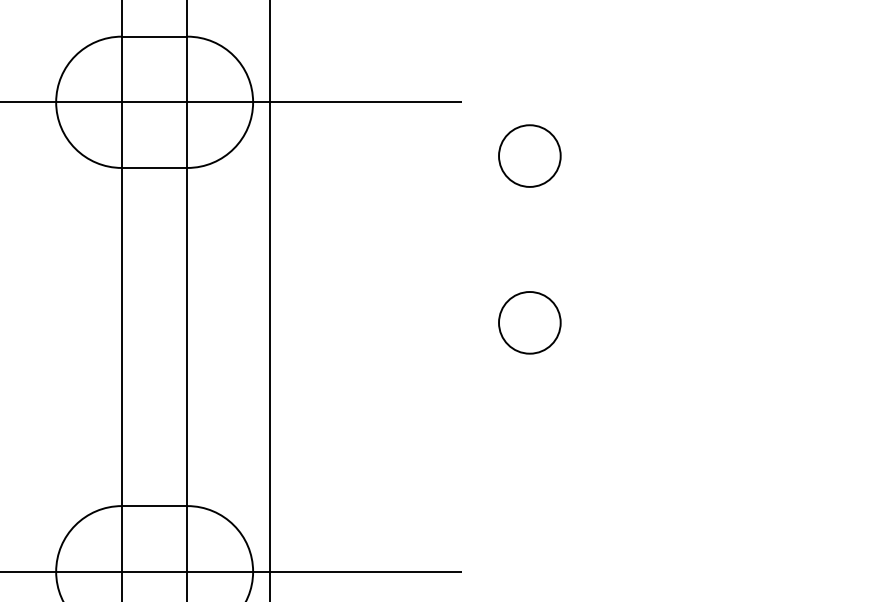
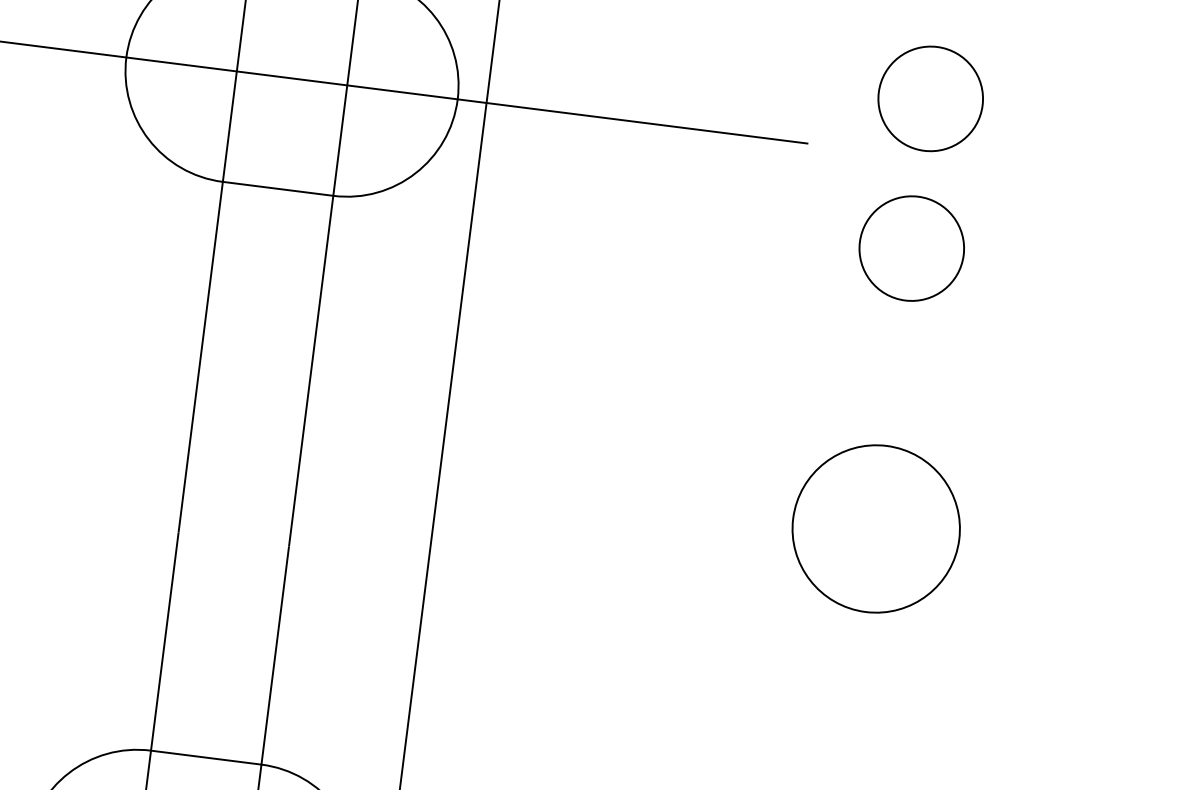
circle: (529, 66) -> (930, 97), added
circle: (529, 322) -> (875, 528), size x1.6

